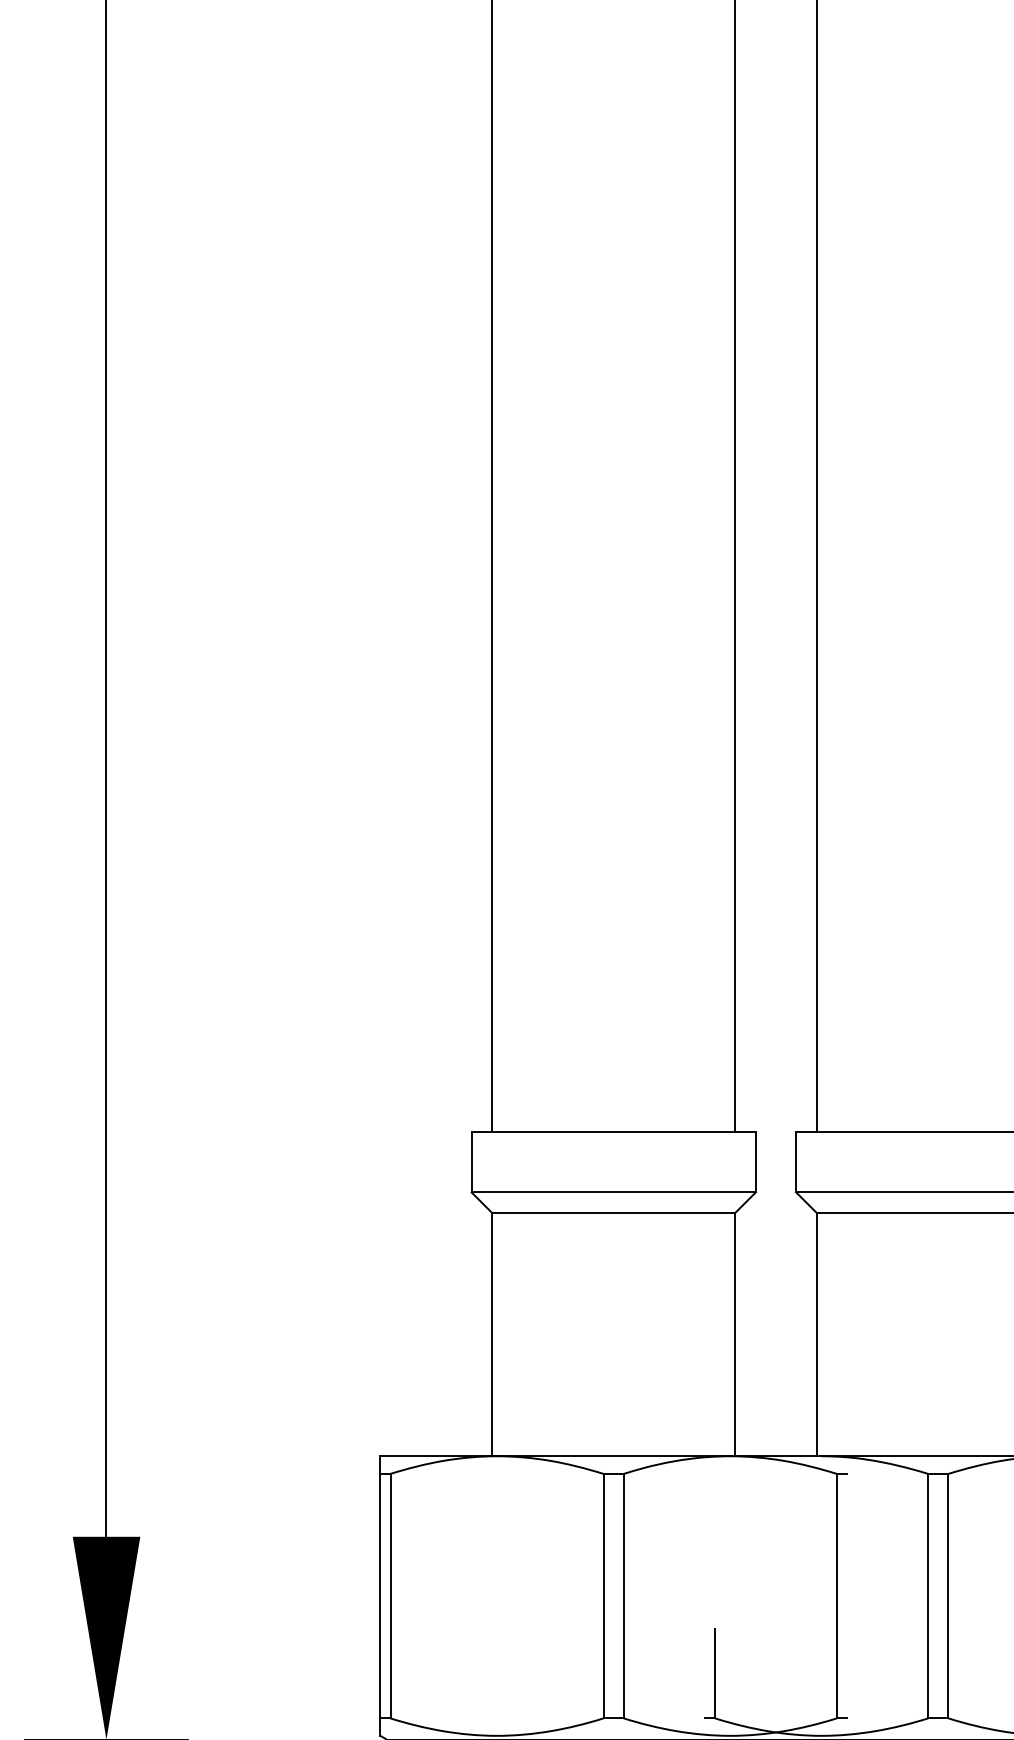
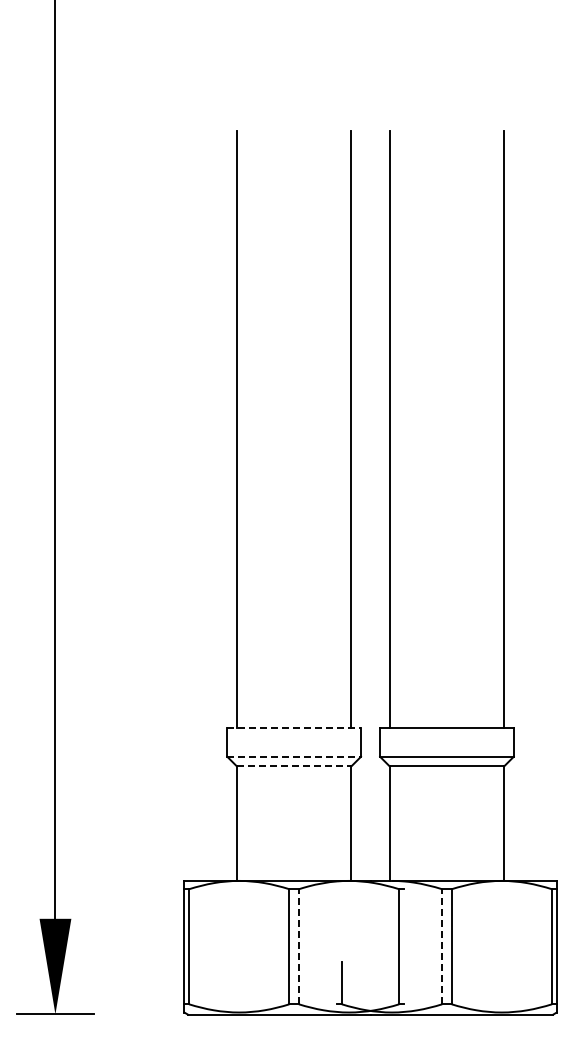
line: (614, 1132) -> (294, 728), solid -> dashed
line: (614, 1191) -> (294, 756), solid -> dashed
line: (614, 1213) -> (294, 766), solid -> dashed
line: (622, 1595) -> (298, 946), solid -> dashed
line: (928, 1595) -> (442, 946), solid -> dashed

